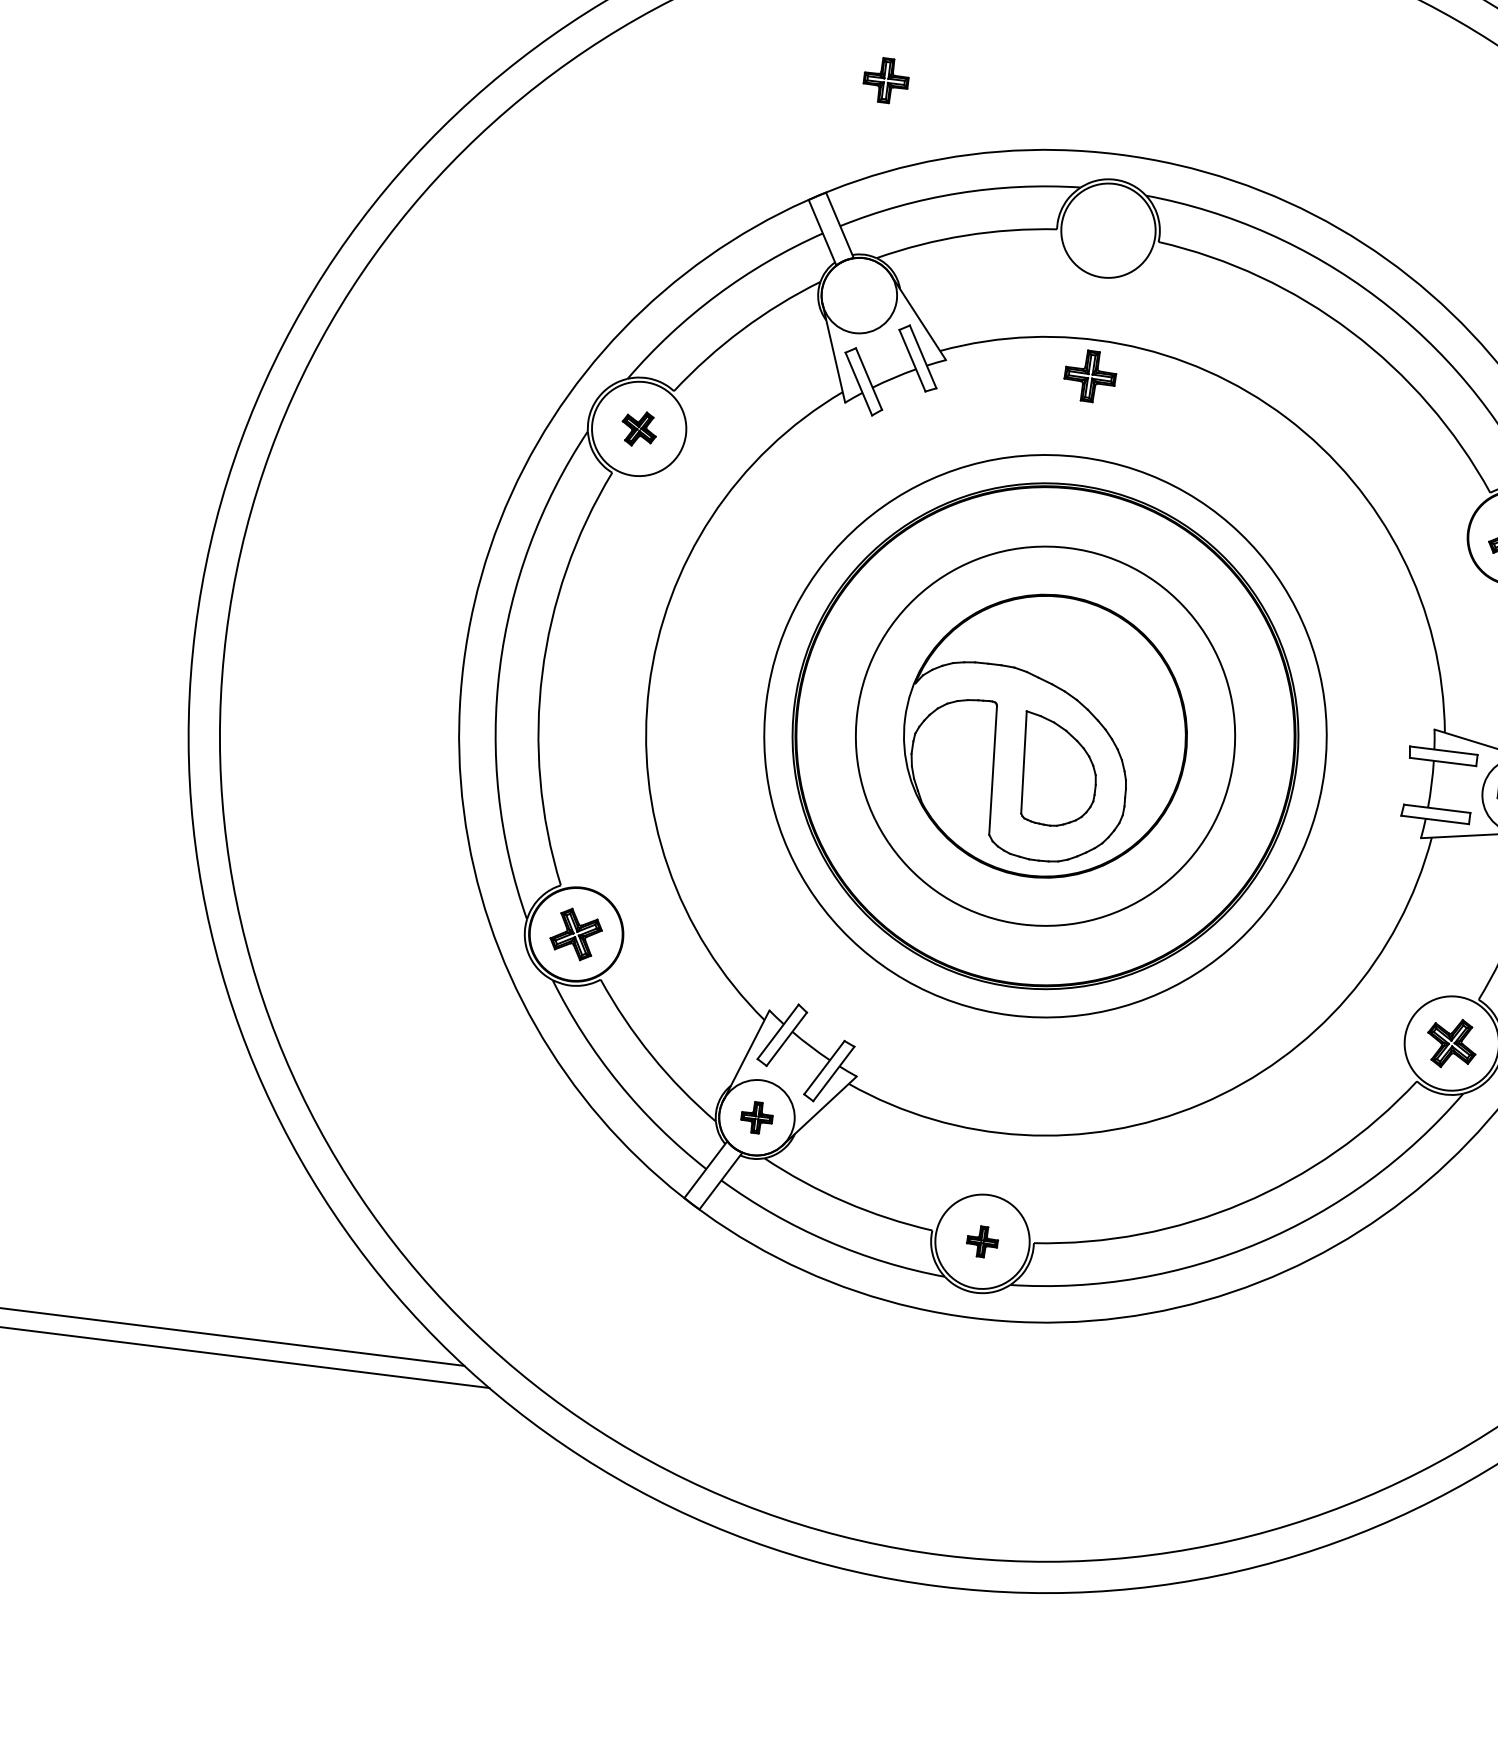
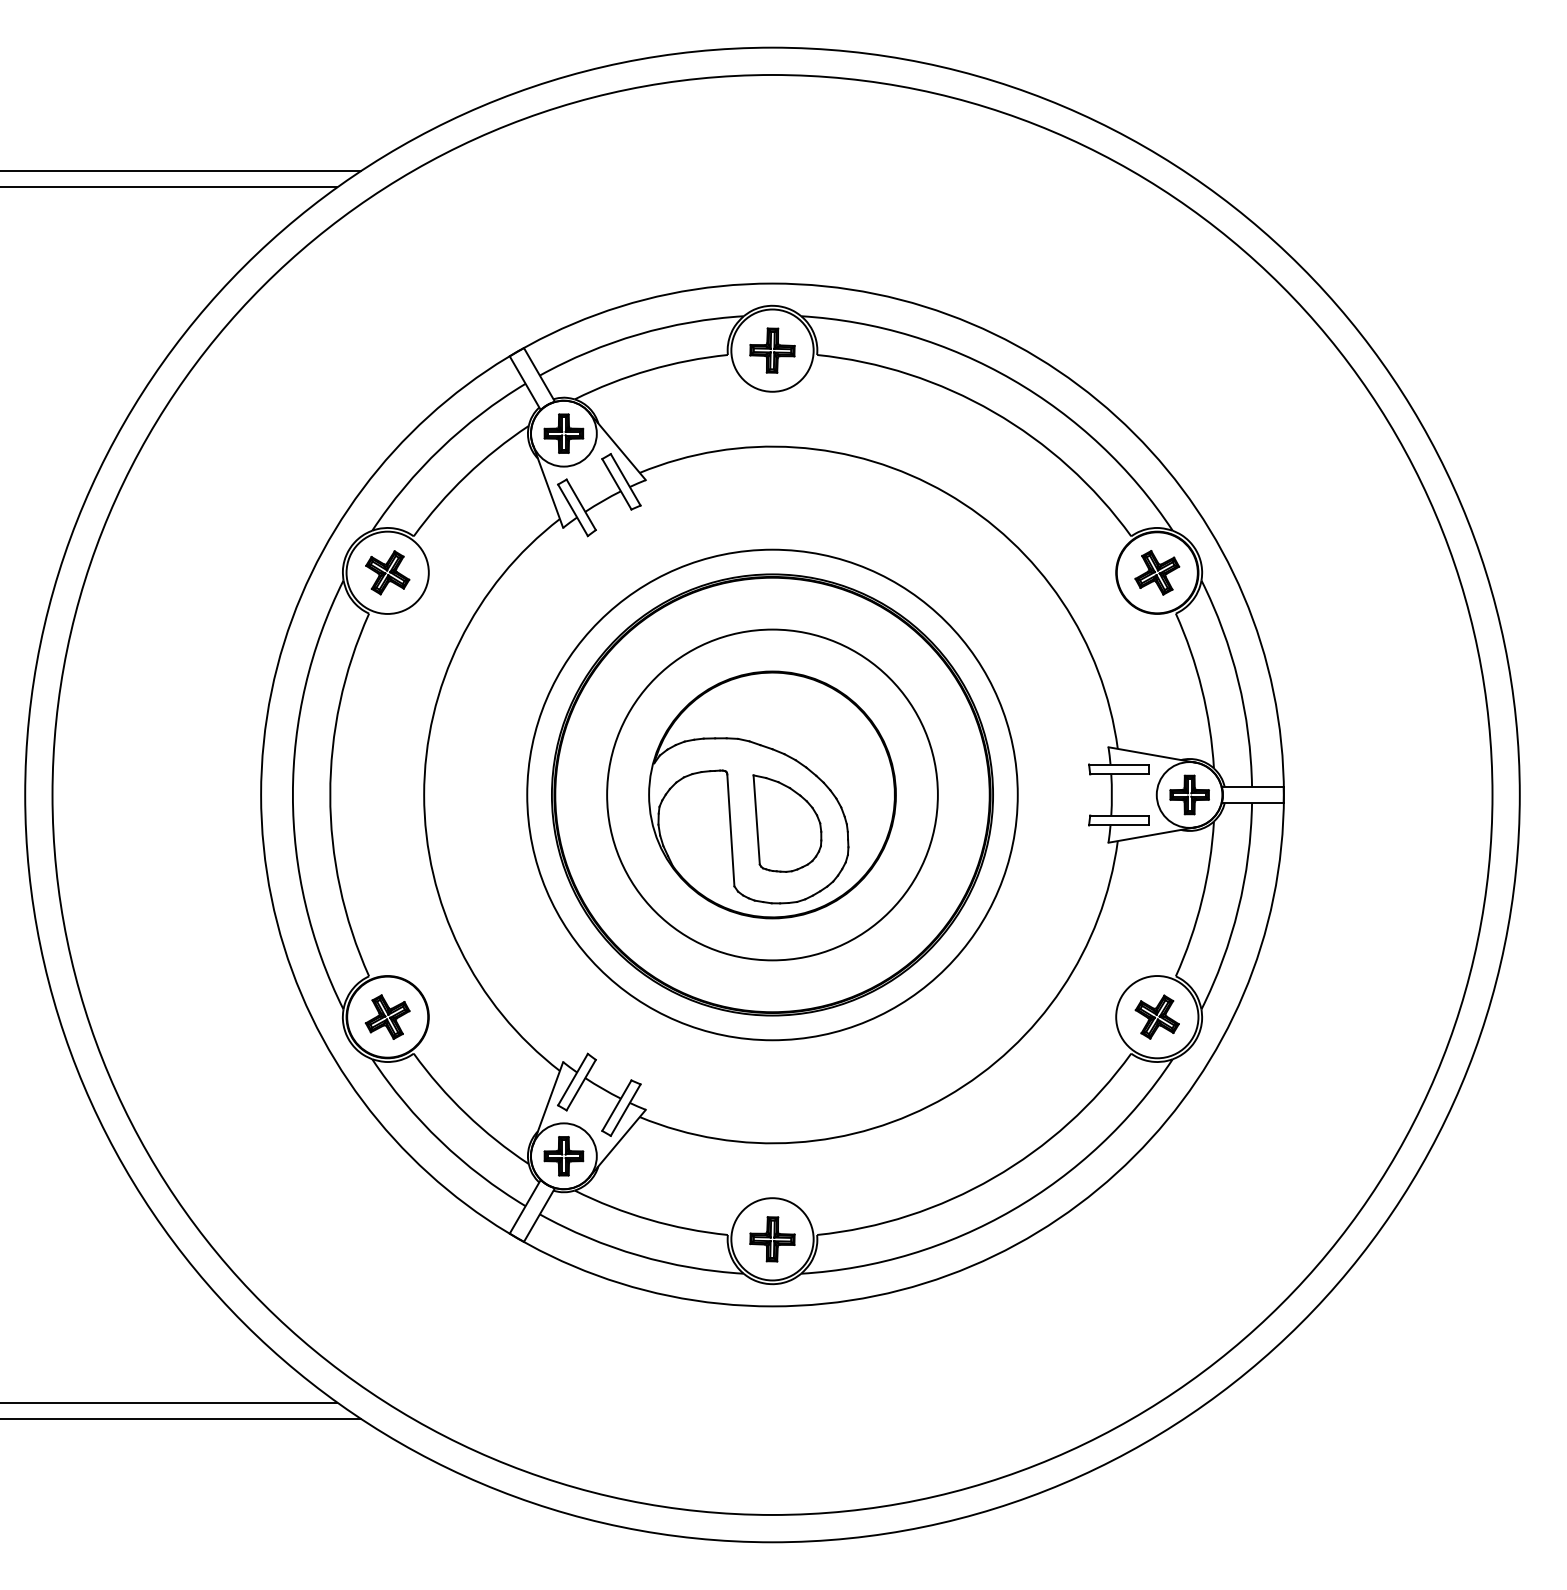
part: (885, 80) -> (563, 433), moved
part: (1090, 376) -> (772, 350), moved
part: (639, 428) -> (387, 572), size x1.43
part: (756, 1117) -> (563, 1156), size x1.43
part: (982, 1241) -> (772, 1239), size x1.67

